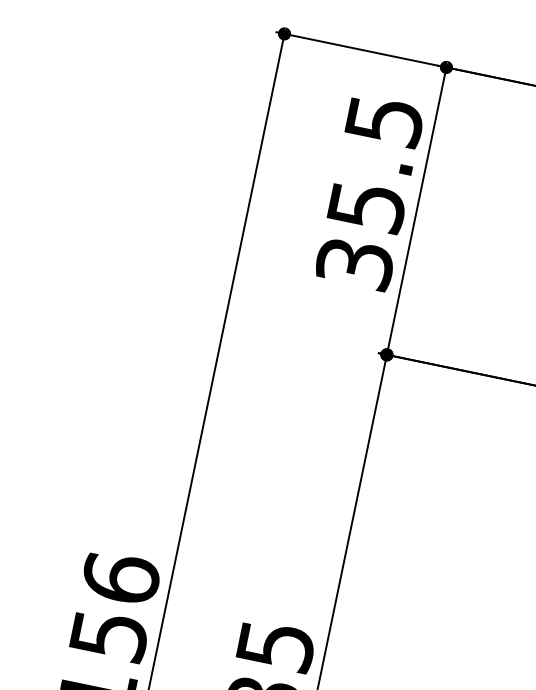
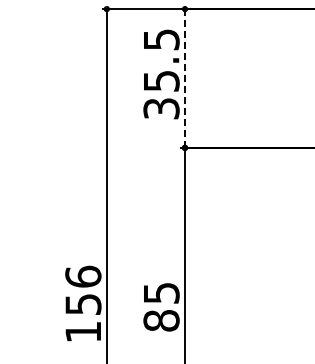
line: (417, 211) -> (185, 78), solid -> dashed

